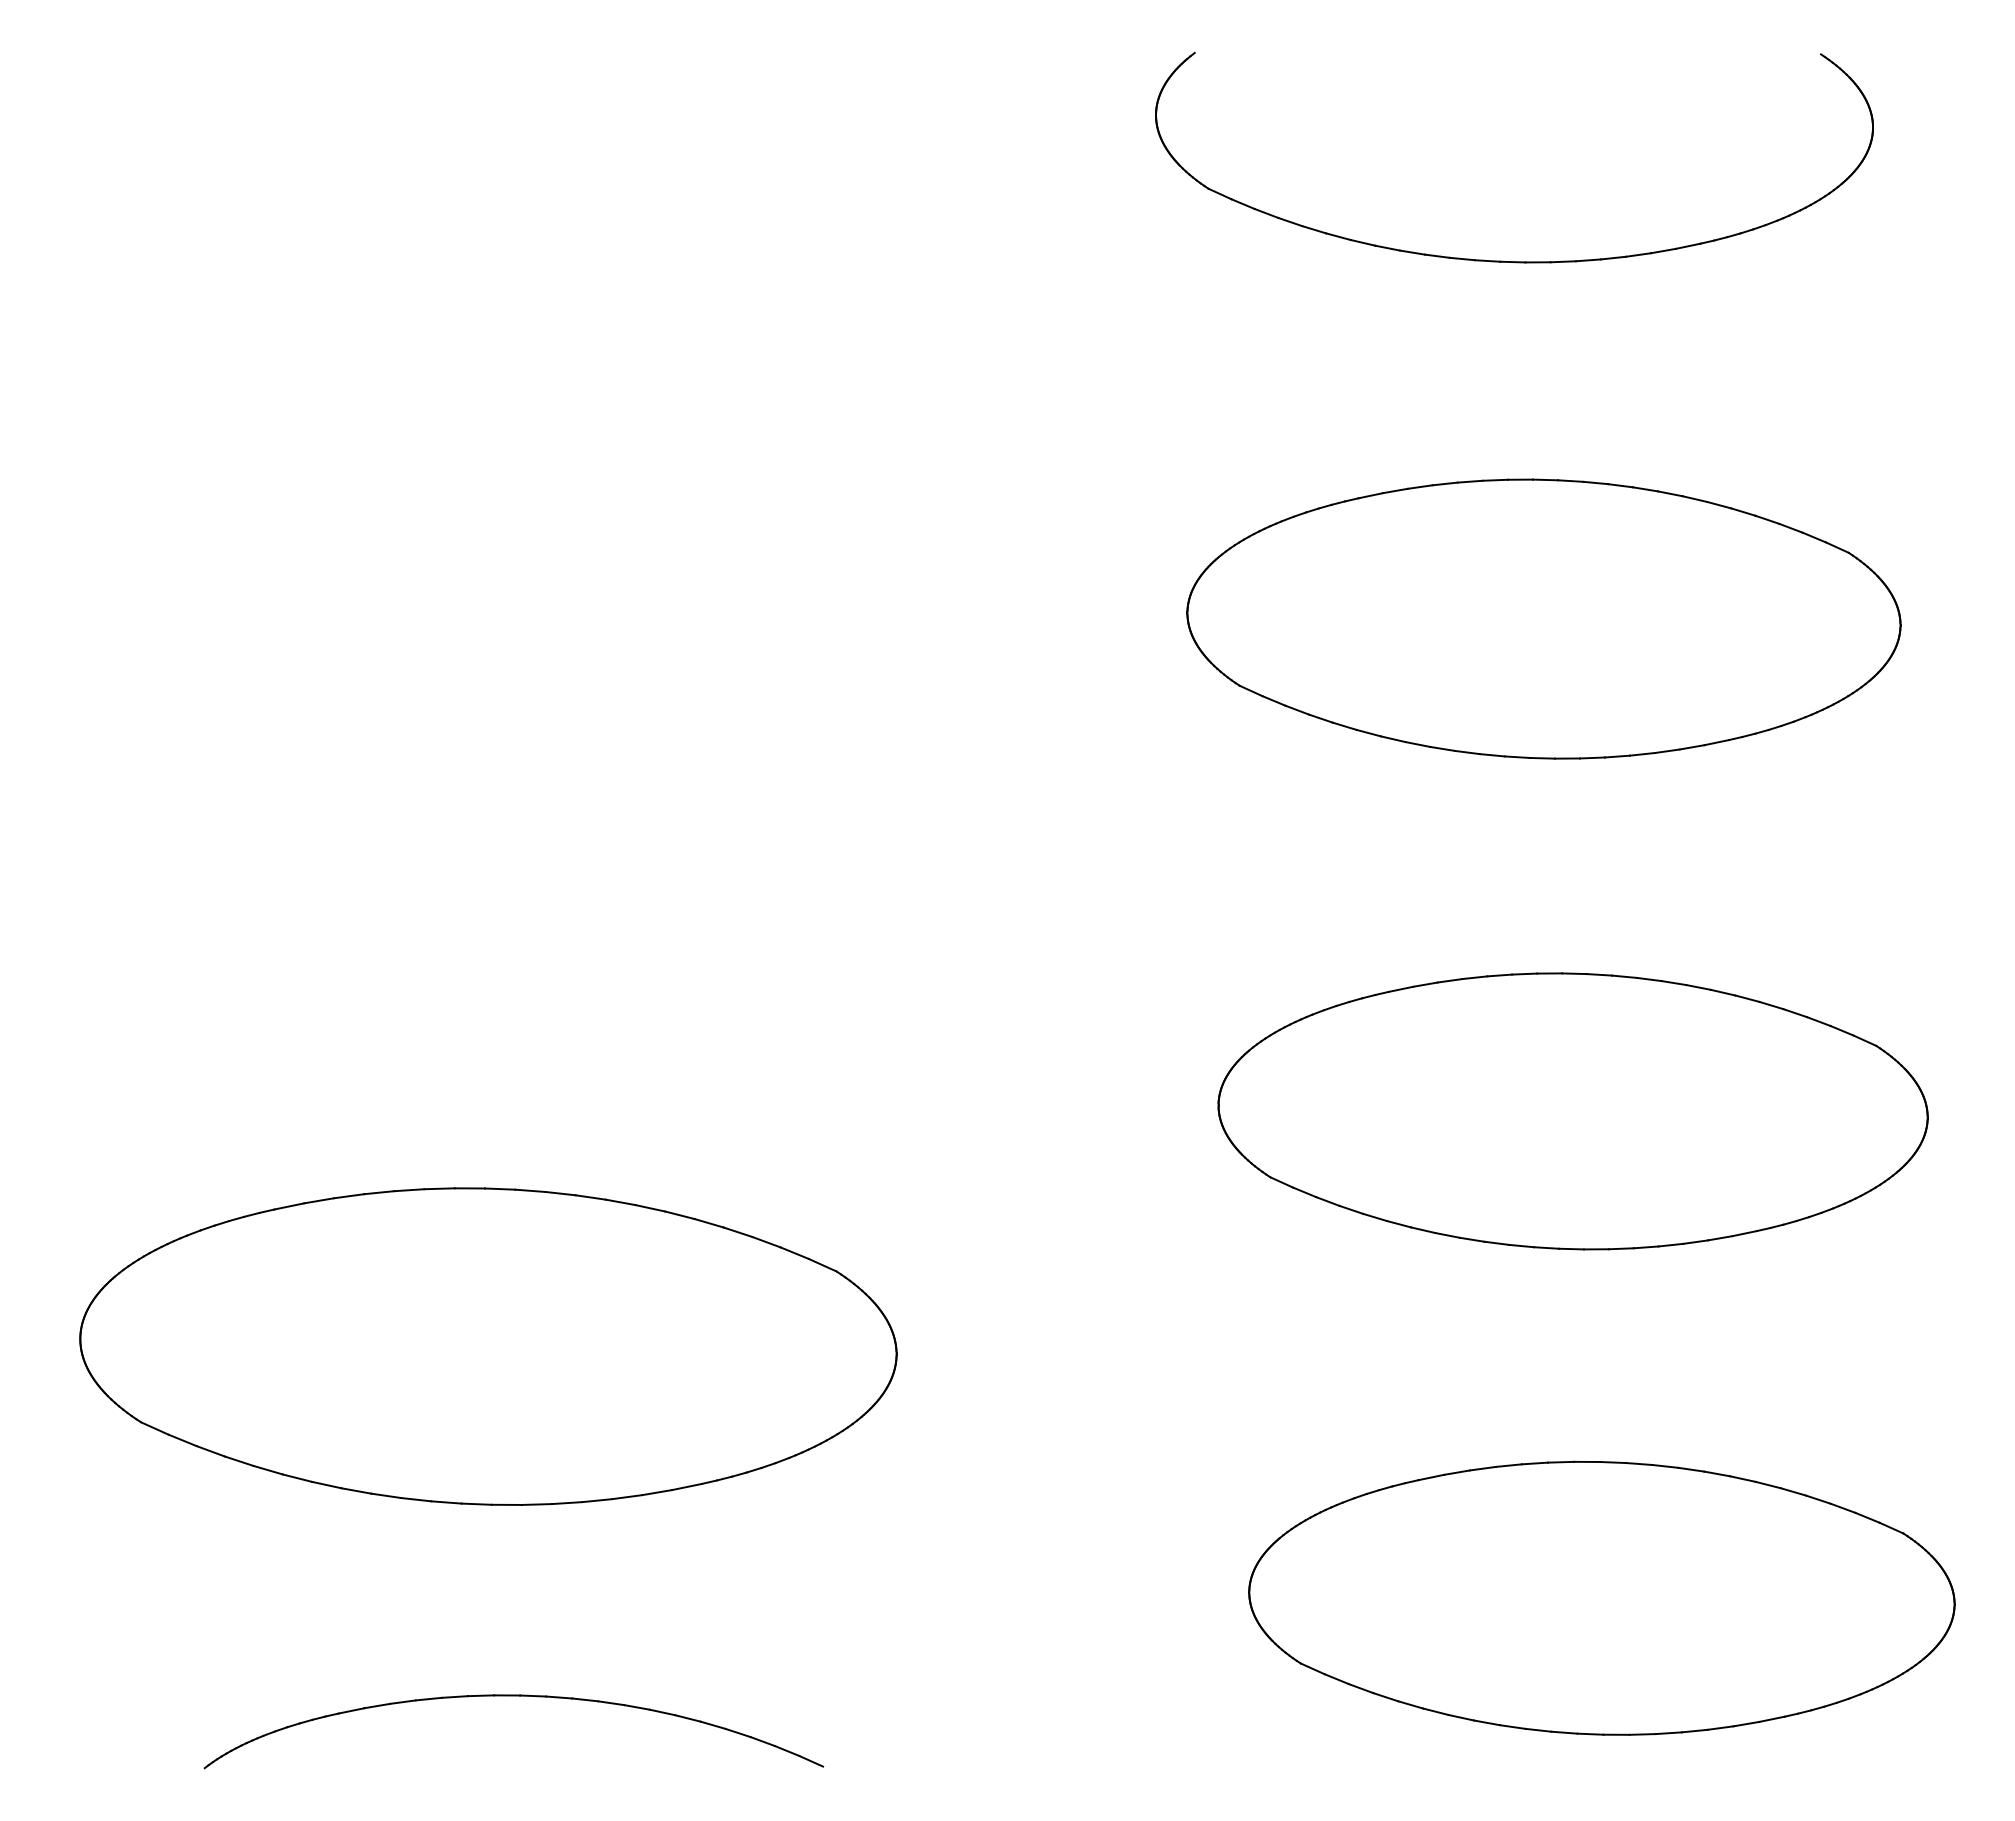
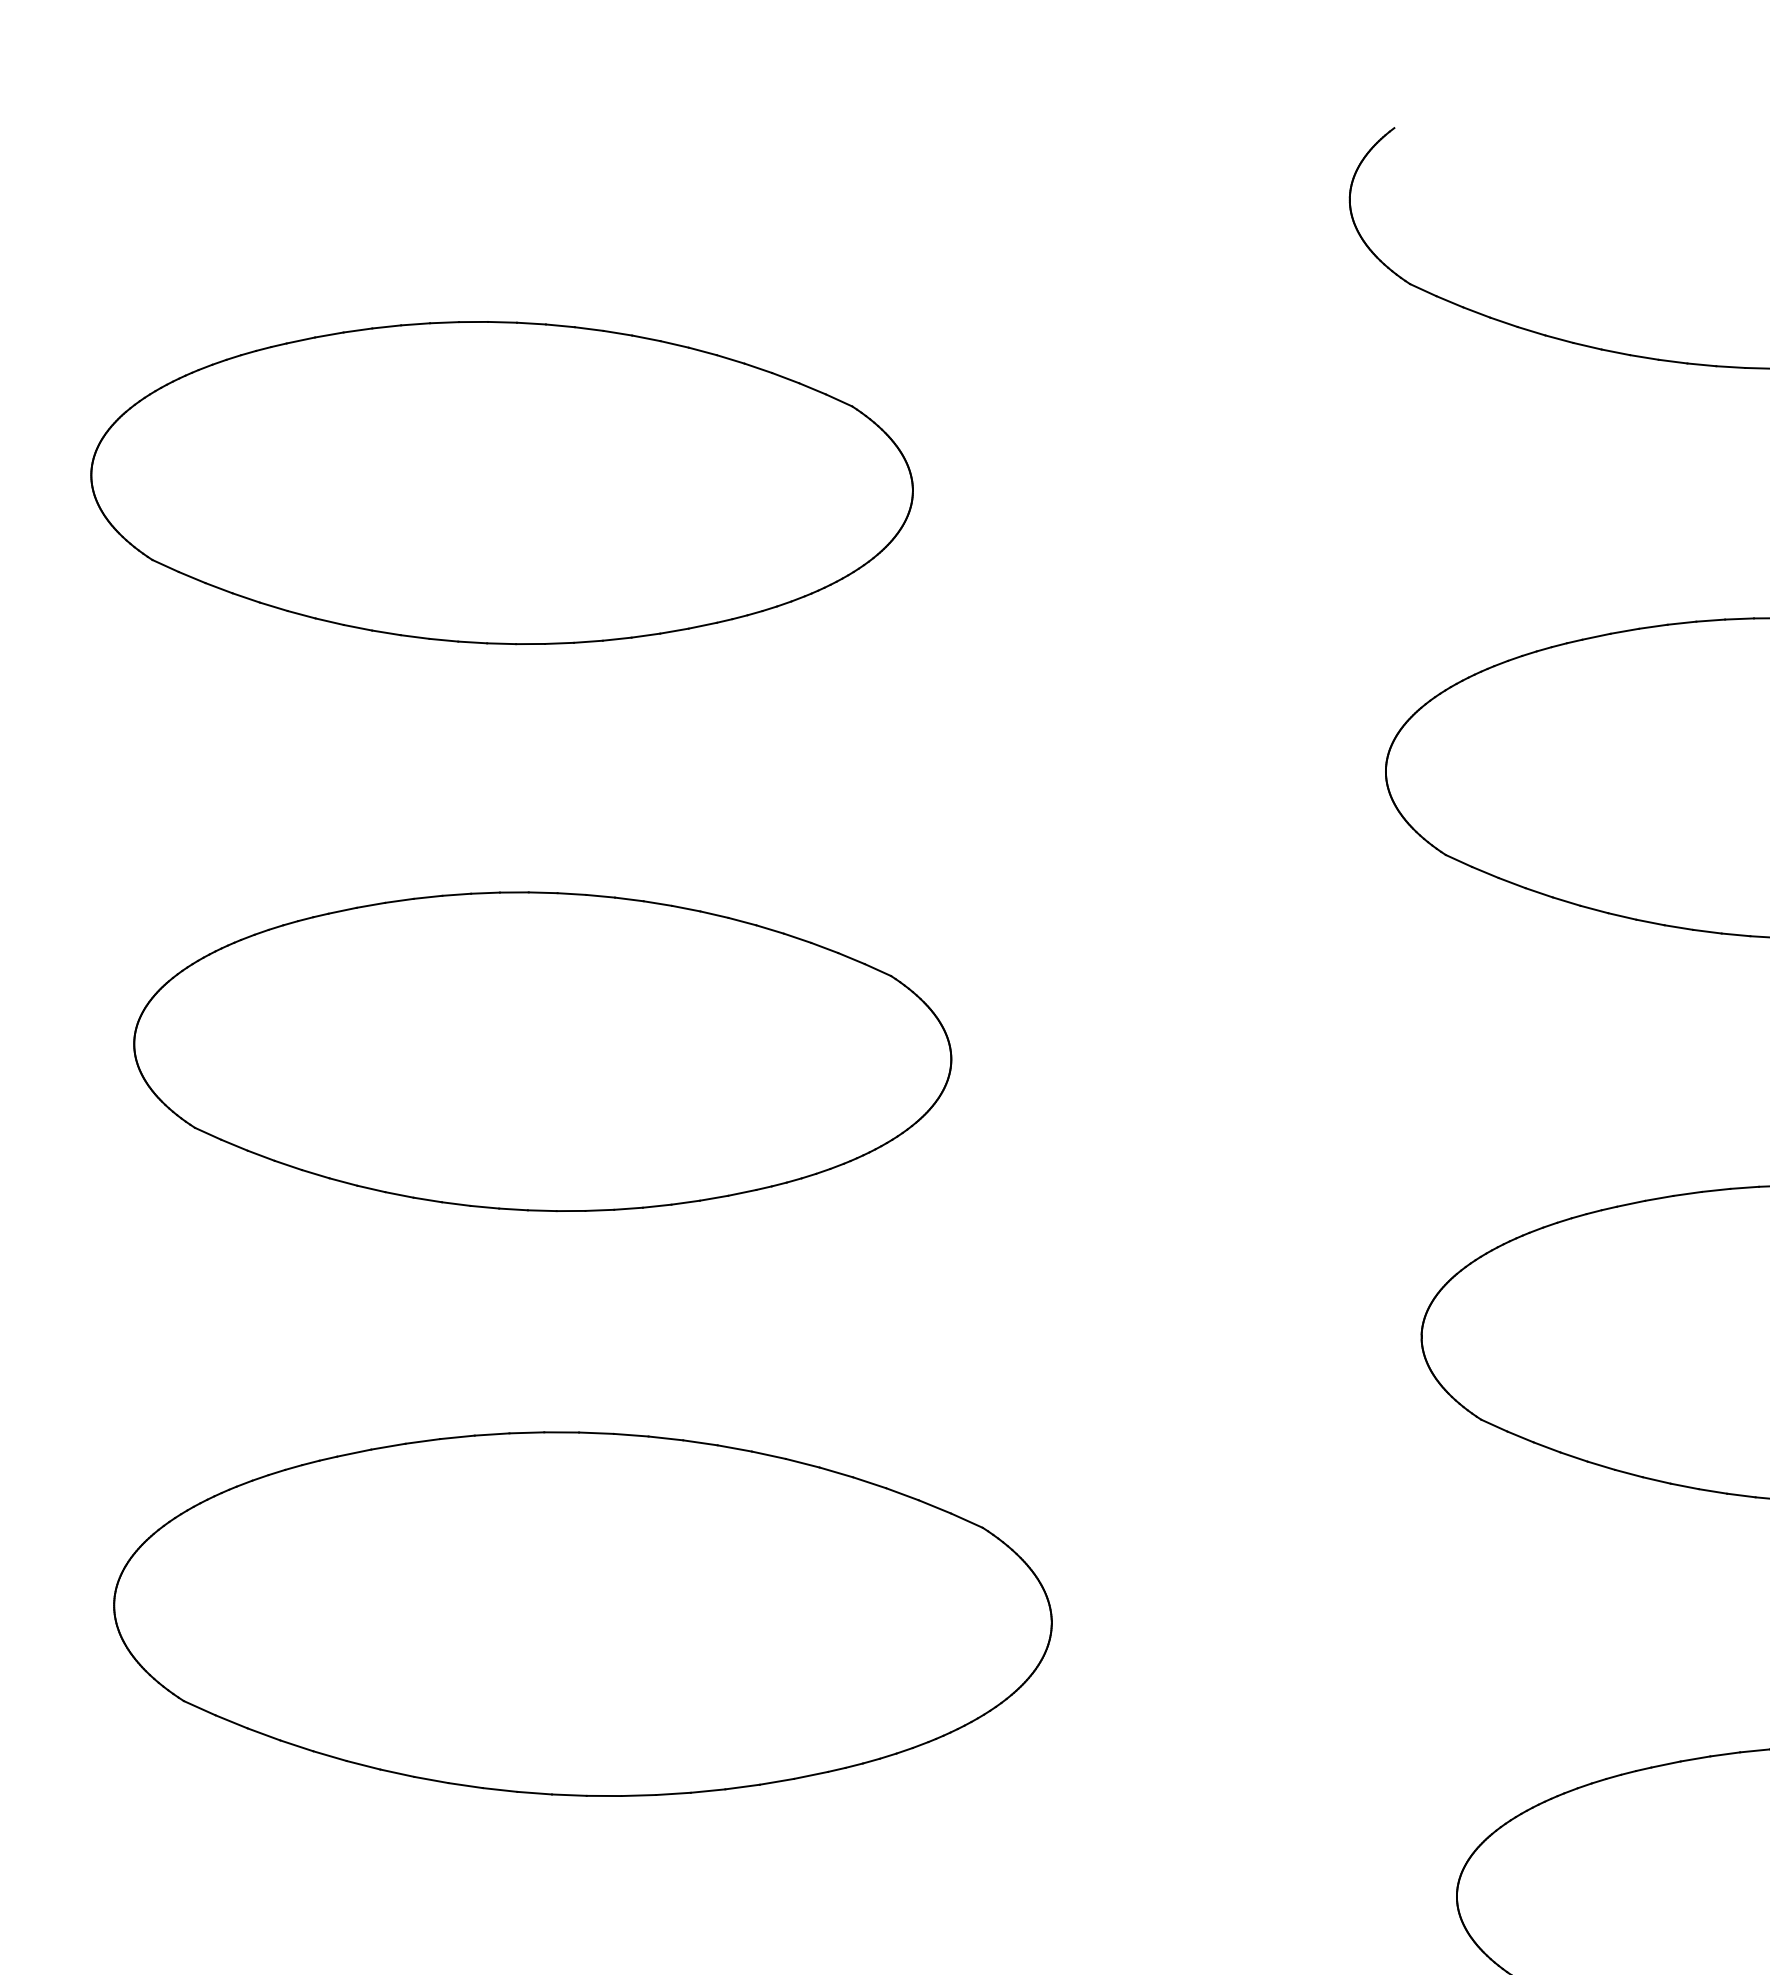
part: (417, 361) -> (501, 482), added
part: (453, 856) -> (542, 1051), added

